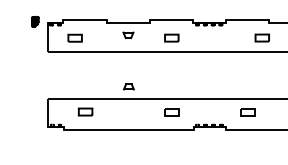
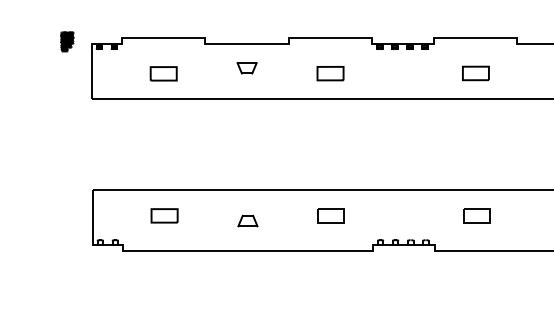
part: (74, 37) -> (162, 72), moved
part: (261, 37) -> (474, 72), moved
part: (128, 86) -> (247, 220), moved

